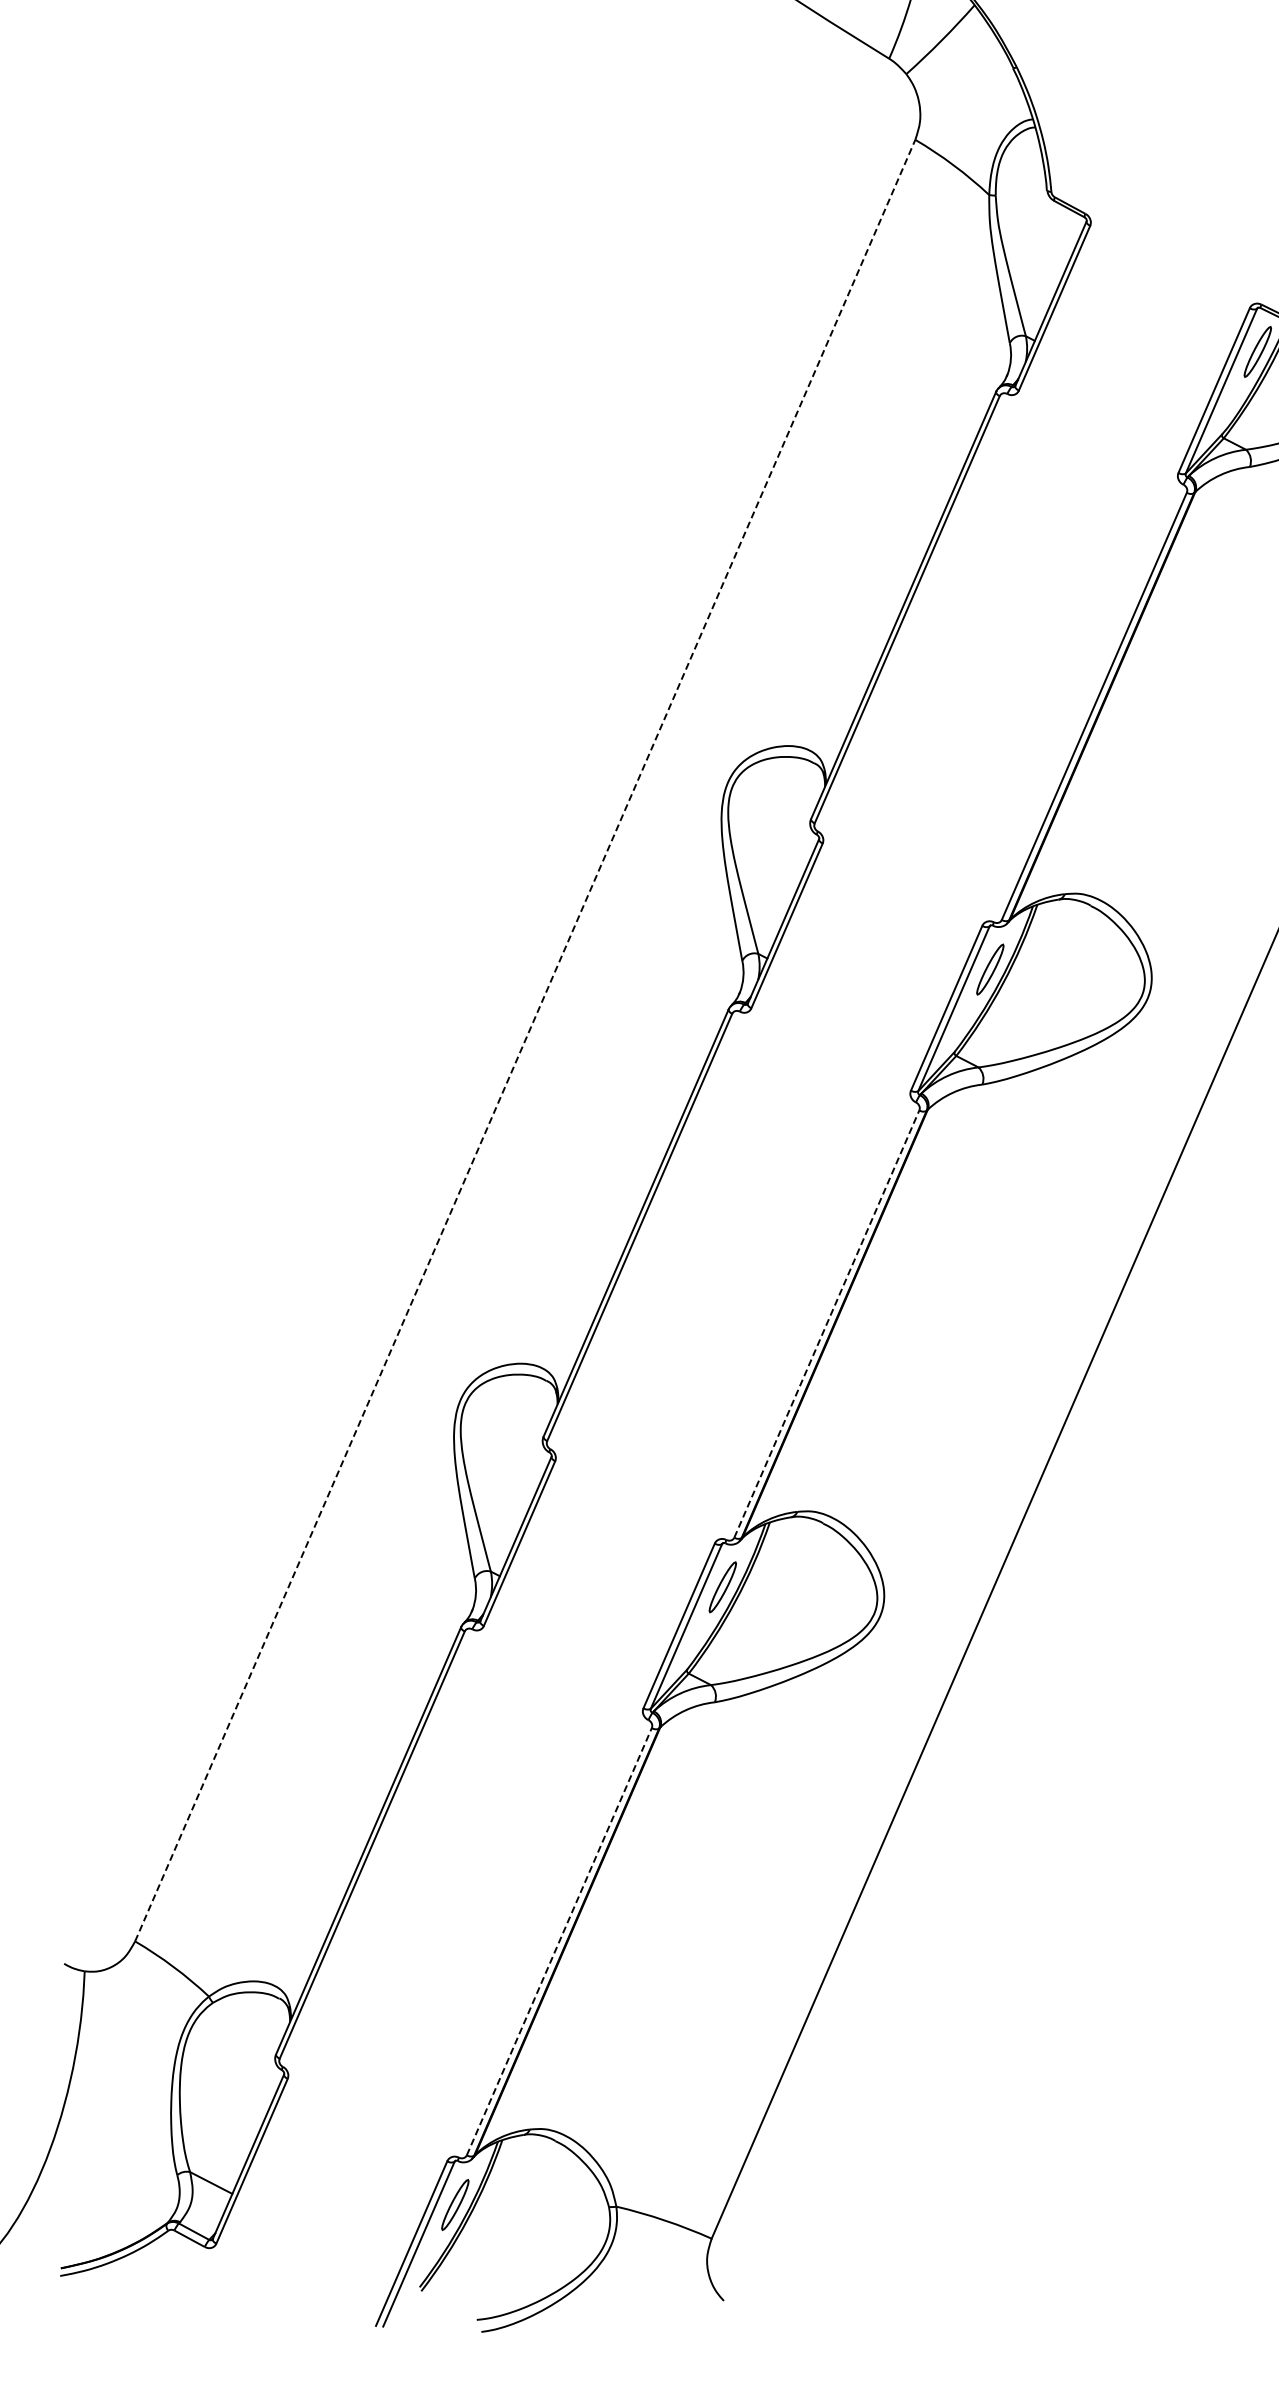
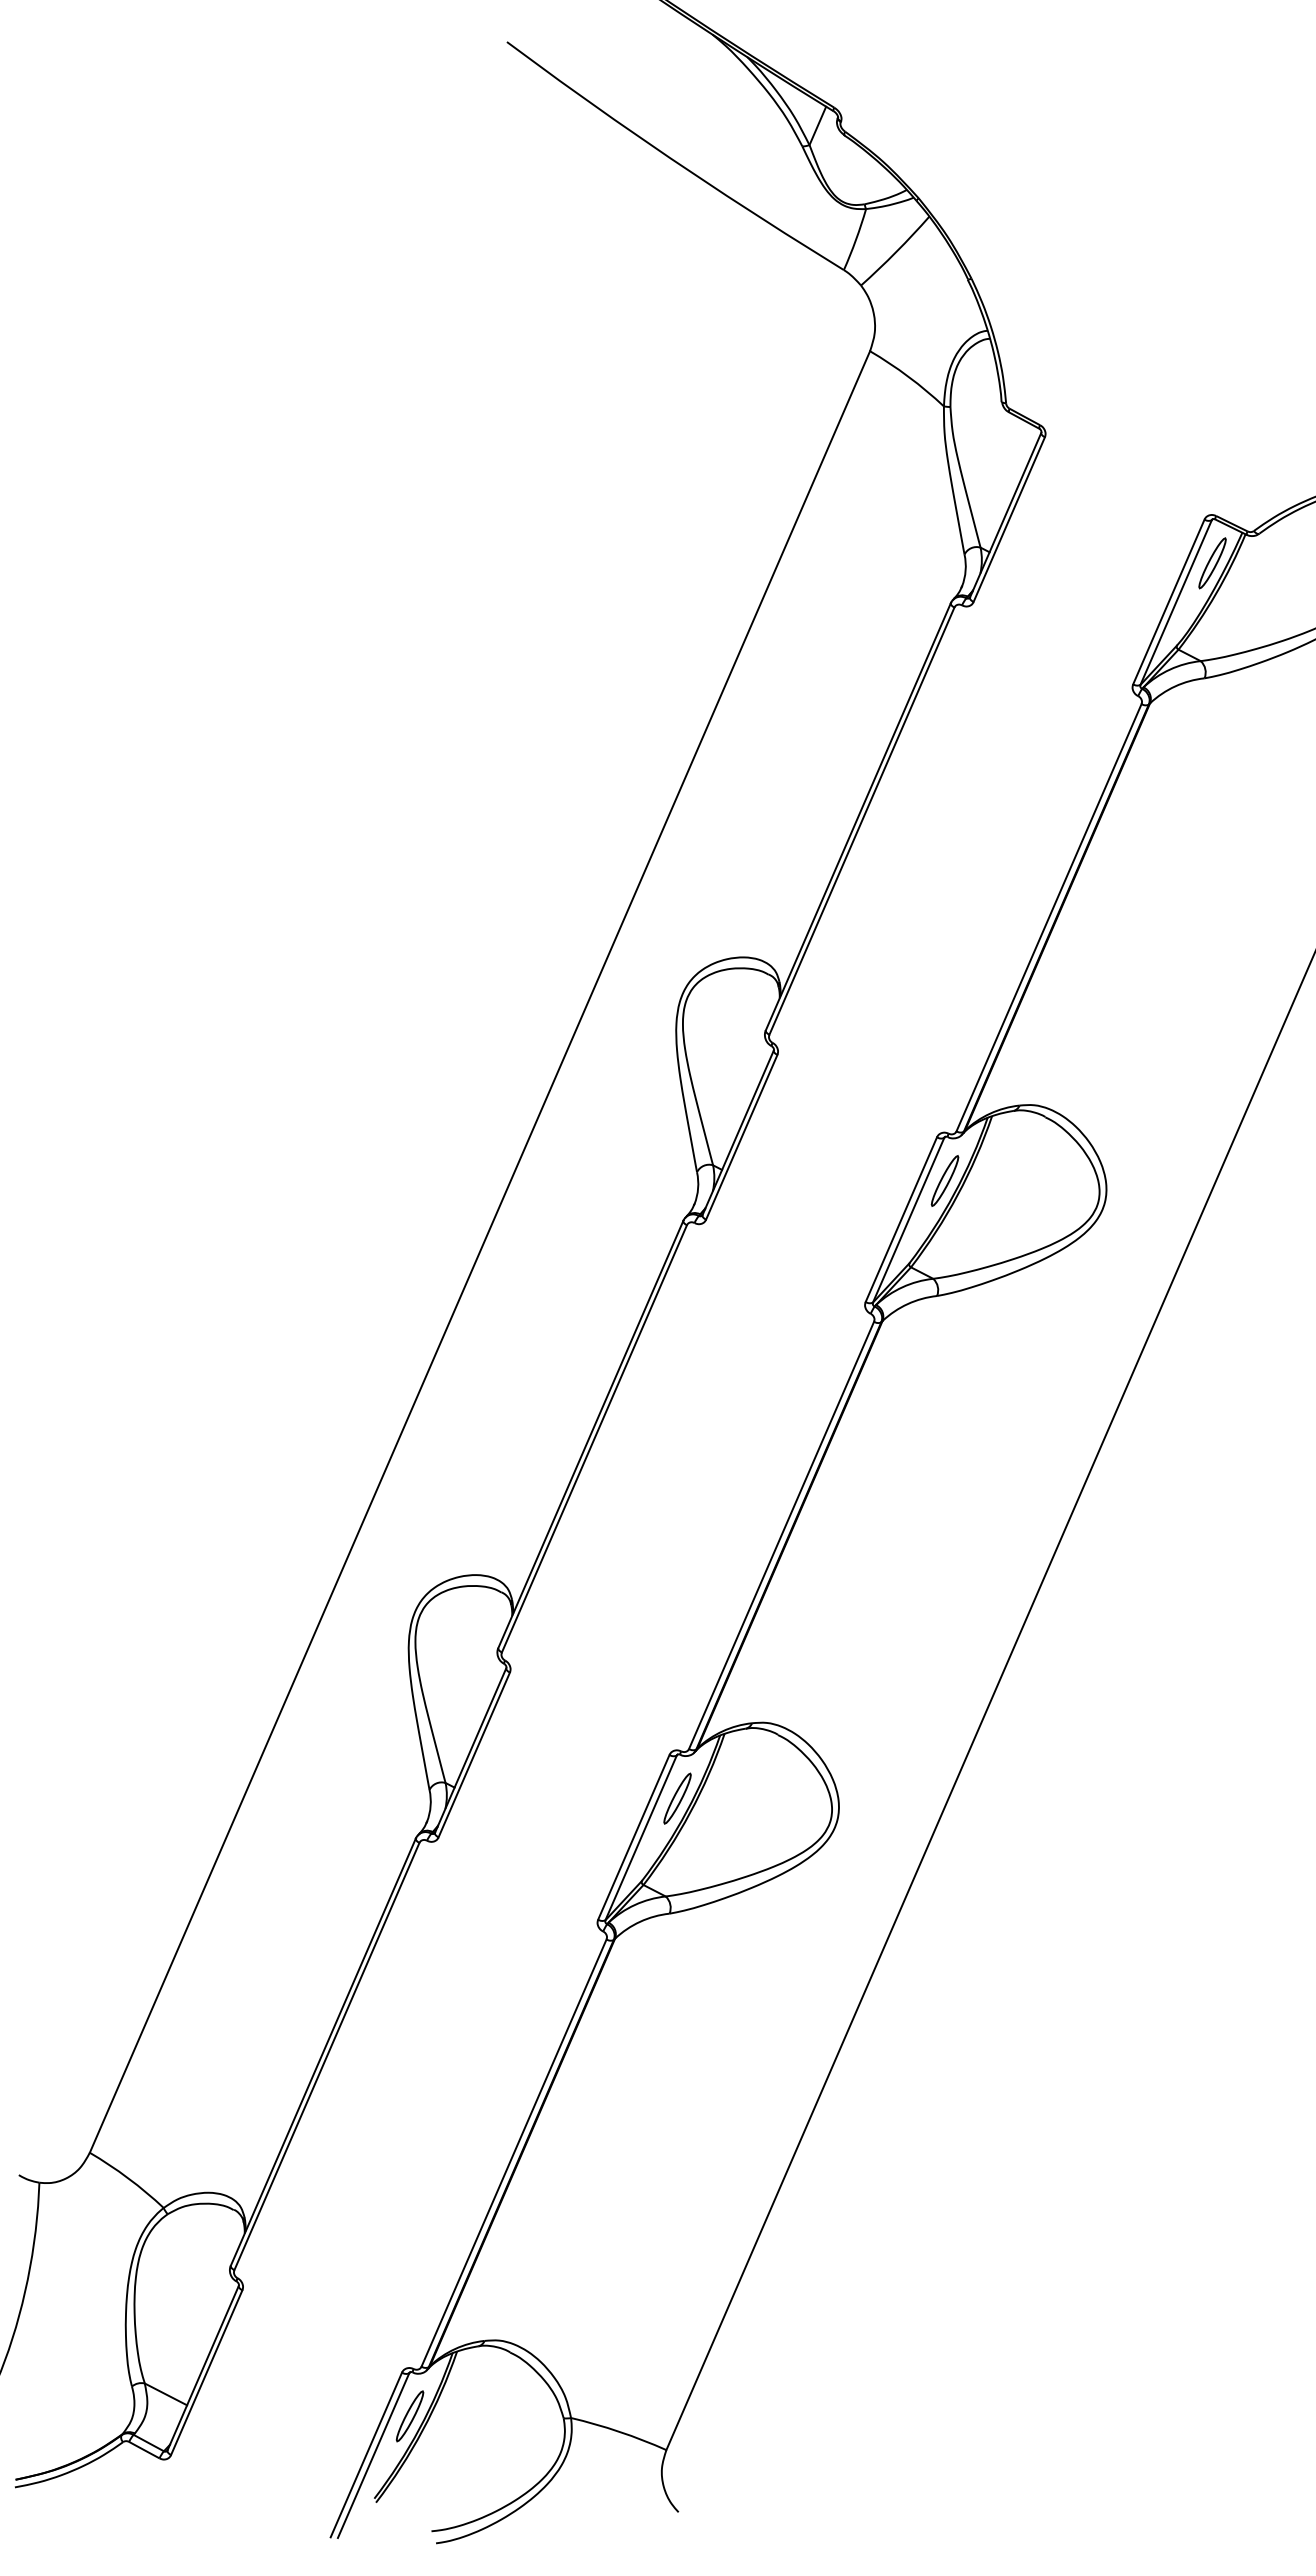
line: (524, 1041) -> (479, 1252), dashed -> solid
line: (826, 1324) -> (781, 1535), dashed -> solid
line: (559, 1942) -> (514, 2153), dashed -> solid

